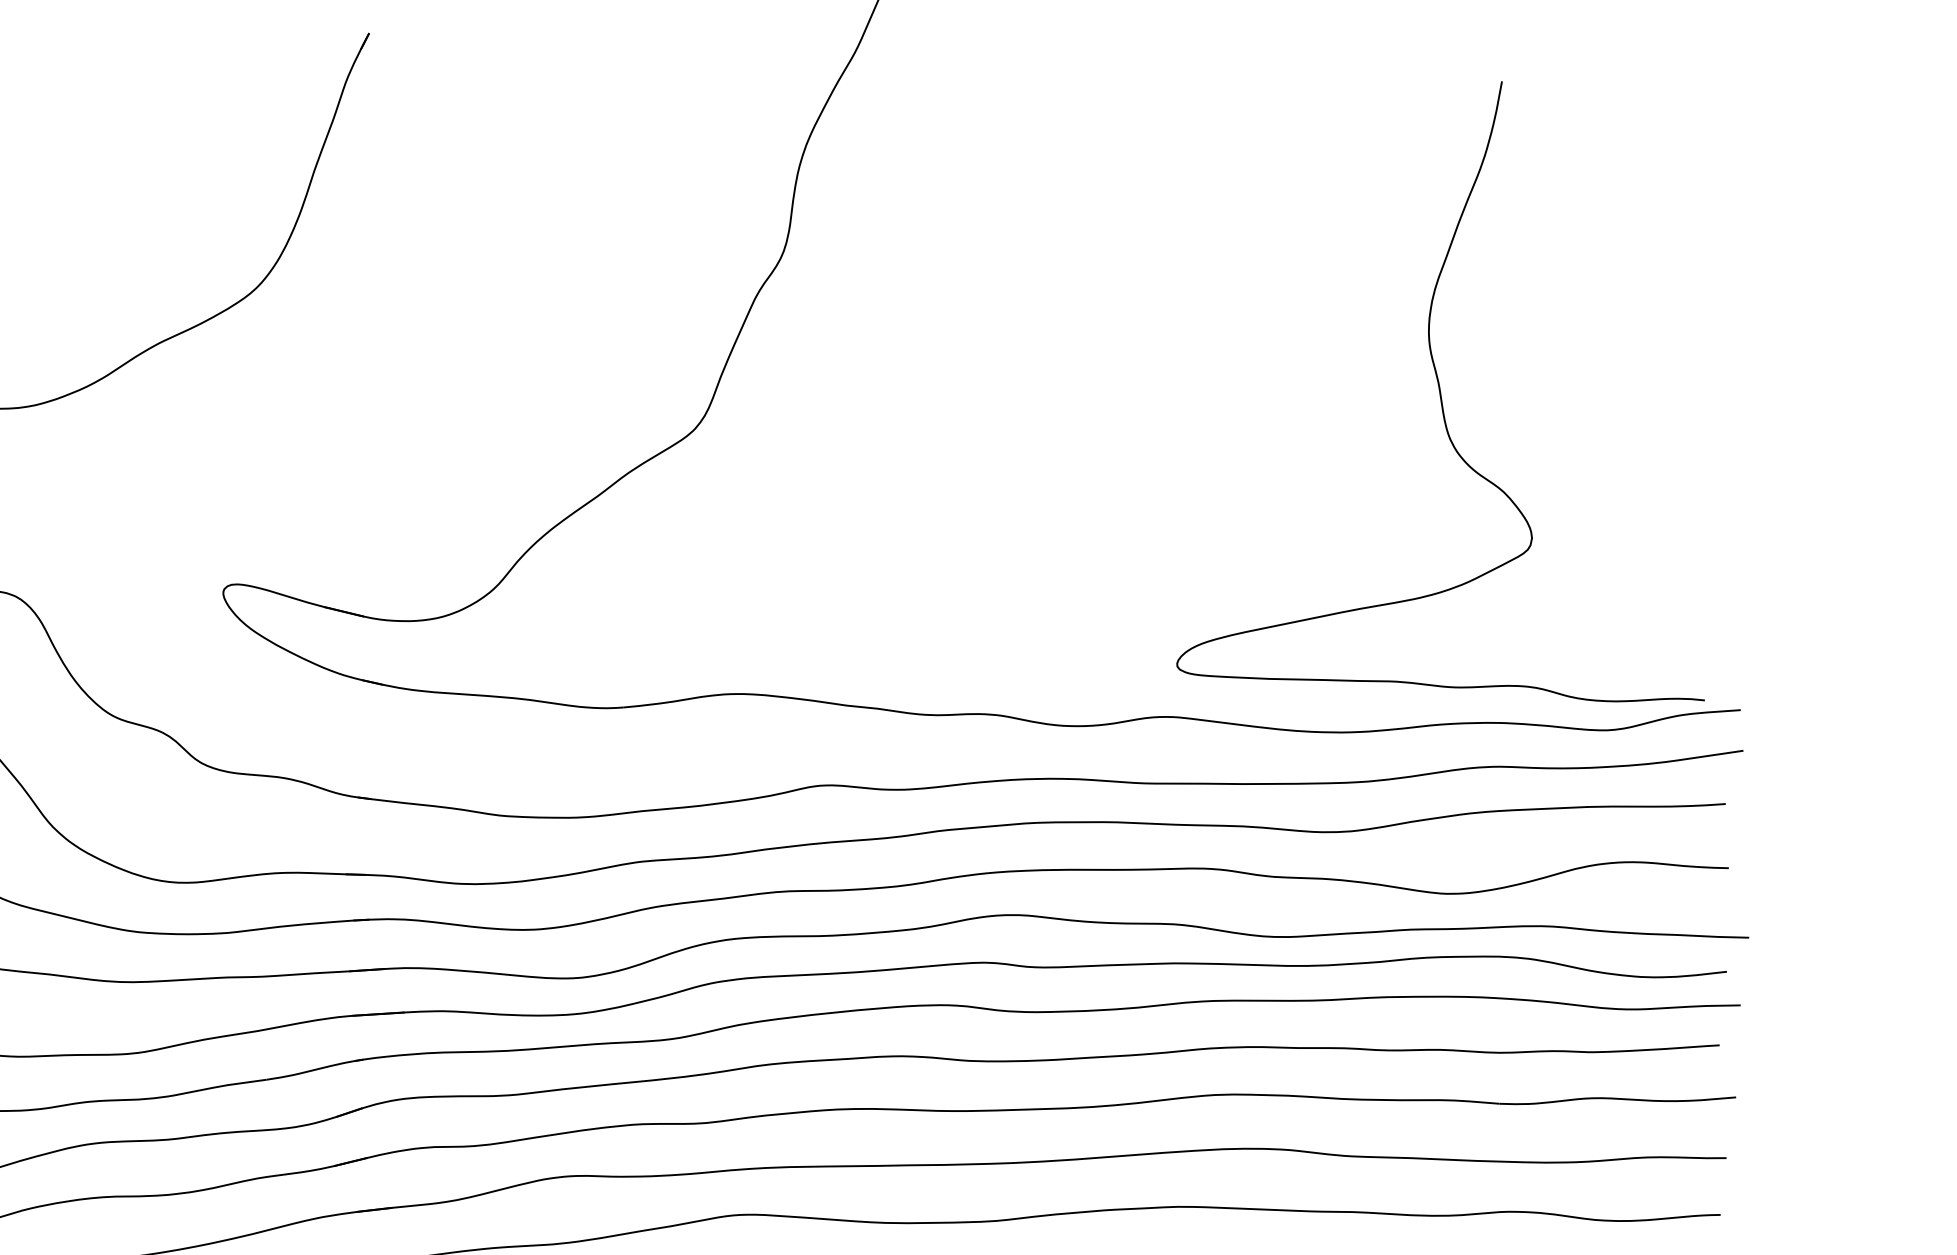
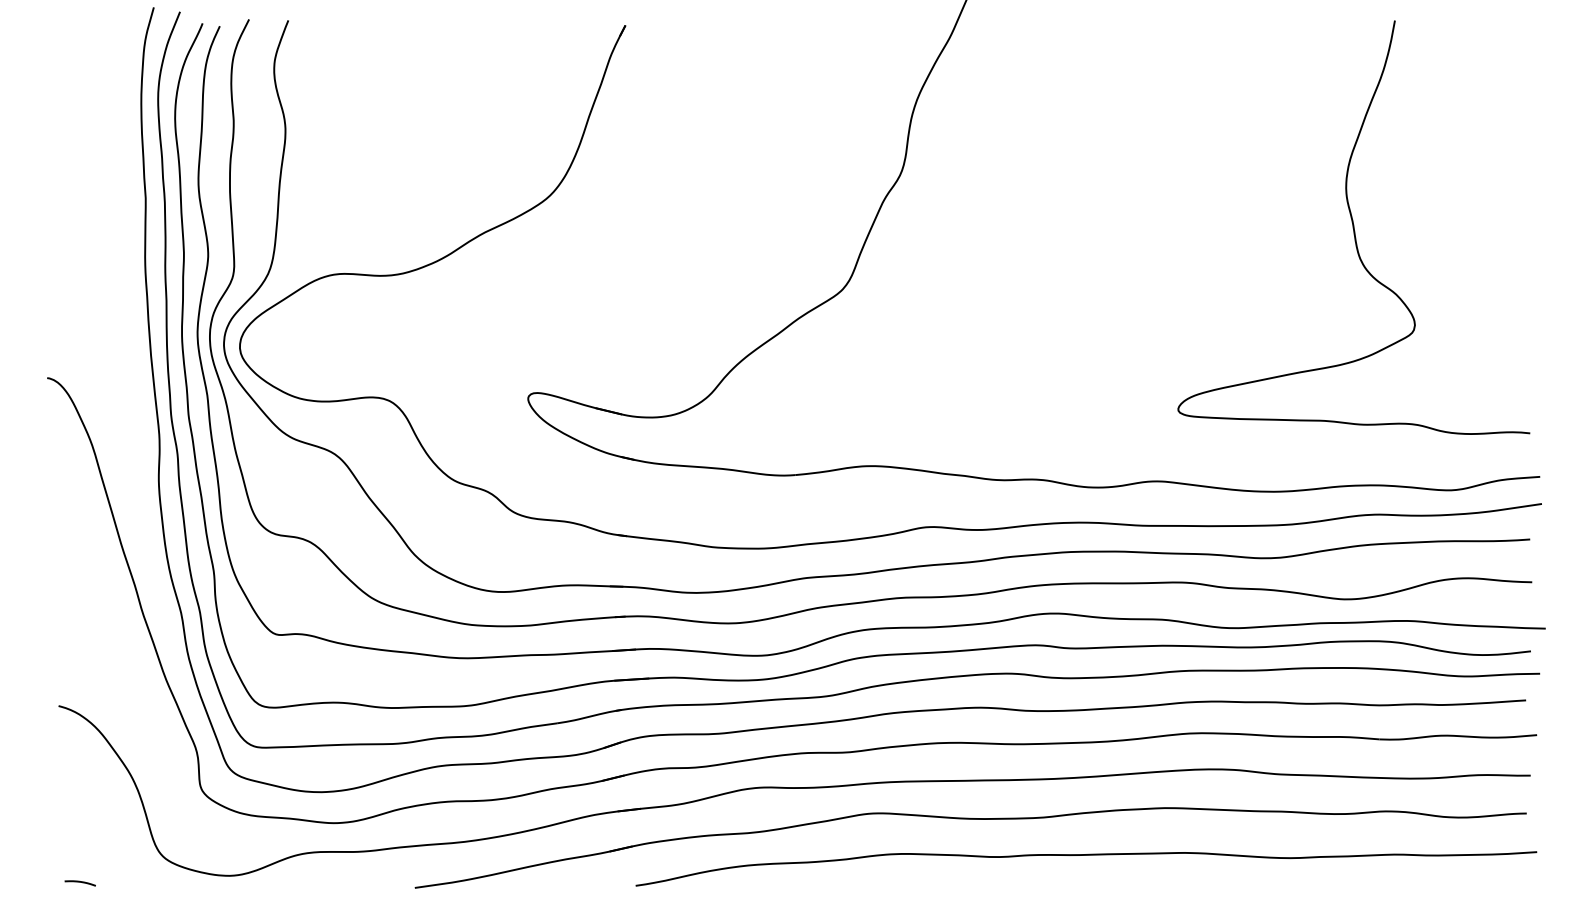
curve: (1439, 391) -> (1353, 227), moved

